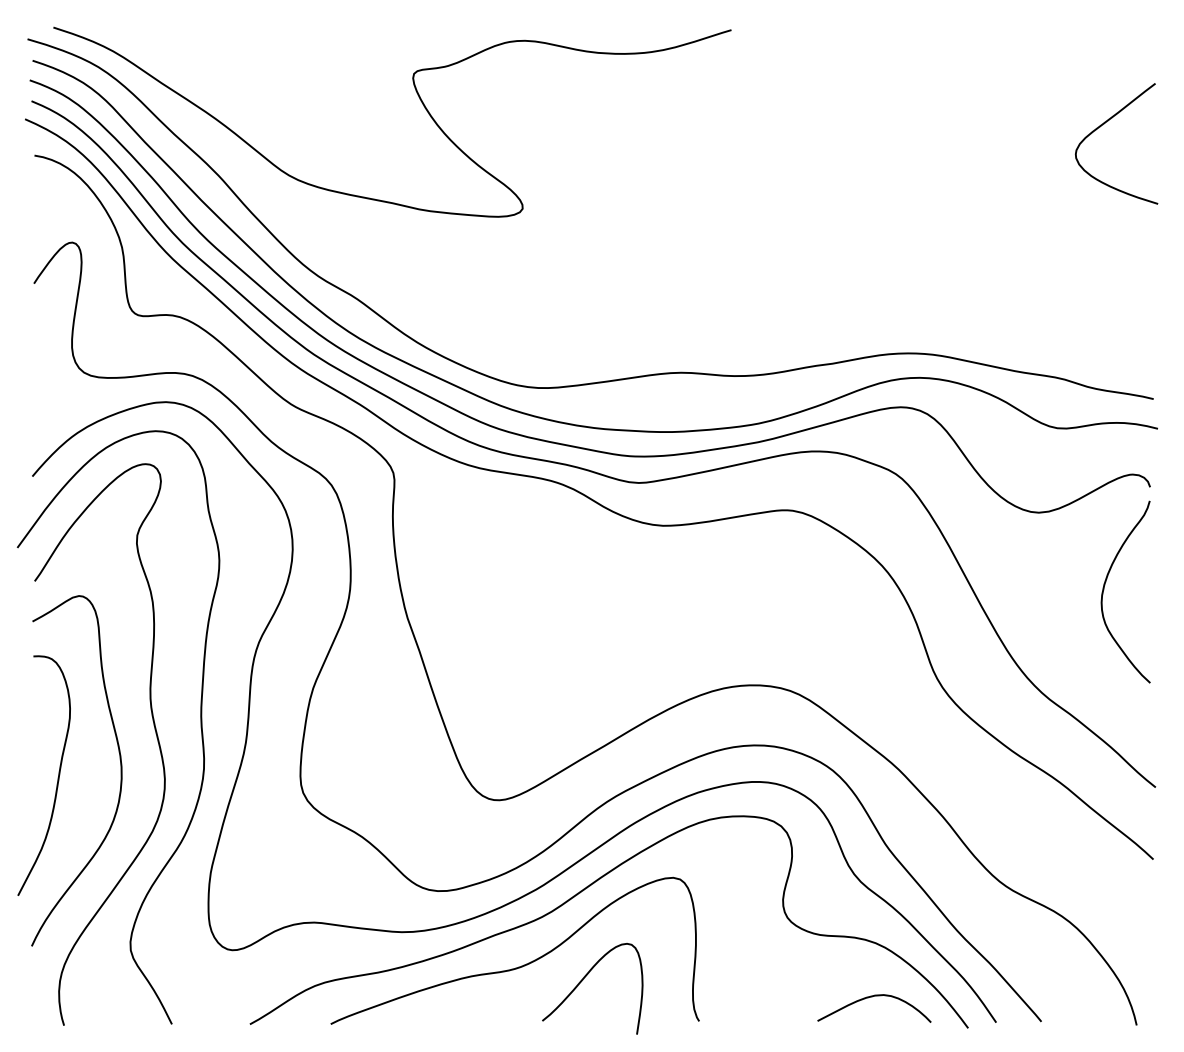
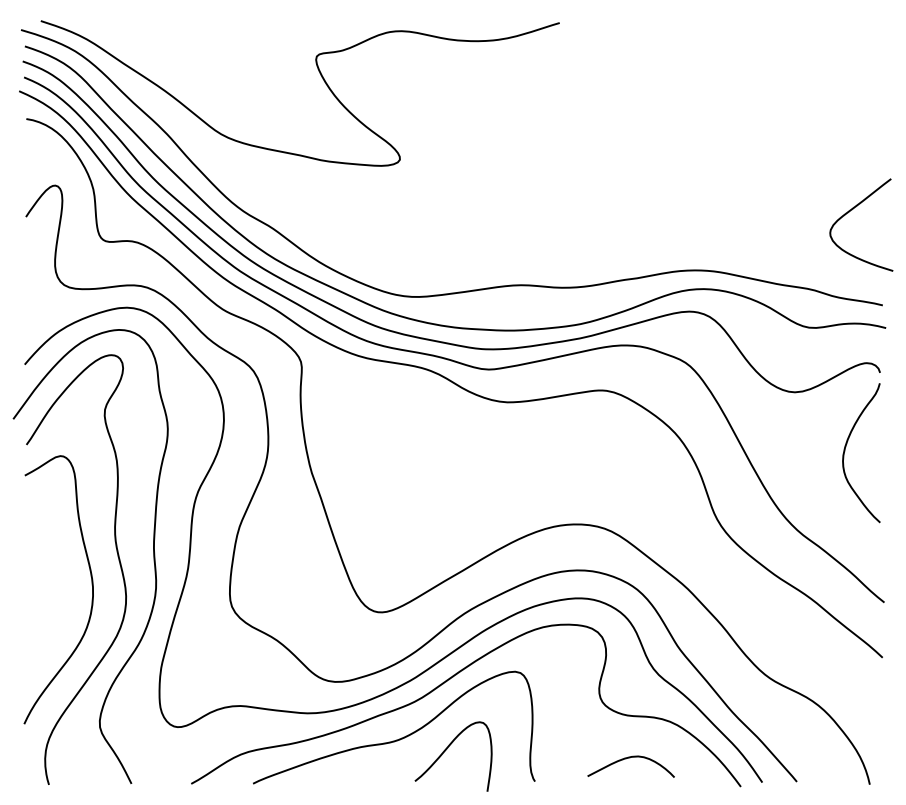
curve: (1104, 124) -> (852, 210), moved
curve: (56, 779) -> (43, 596), removed
curve: (873, 997) -> (630, 758), moved

